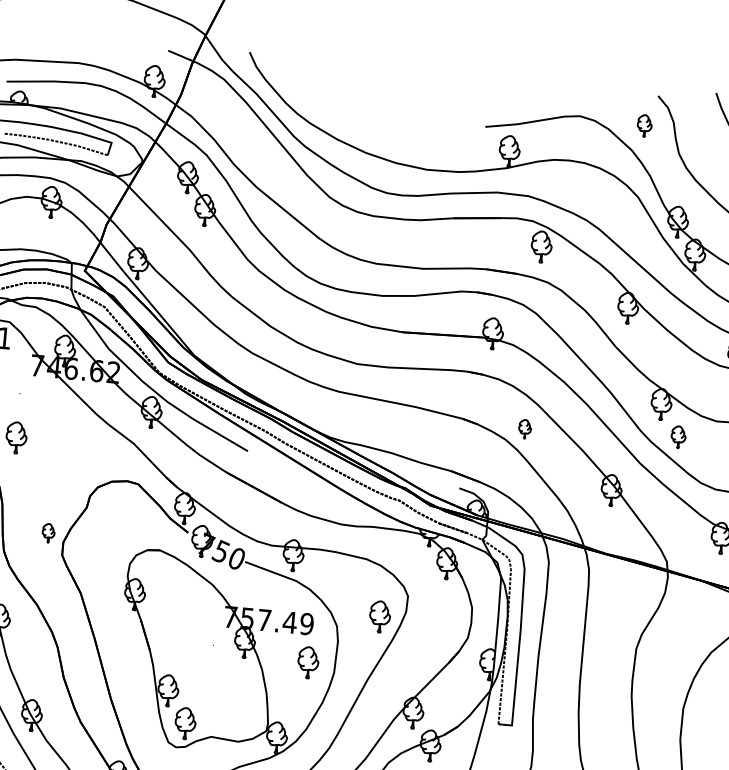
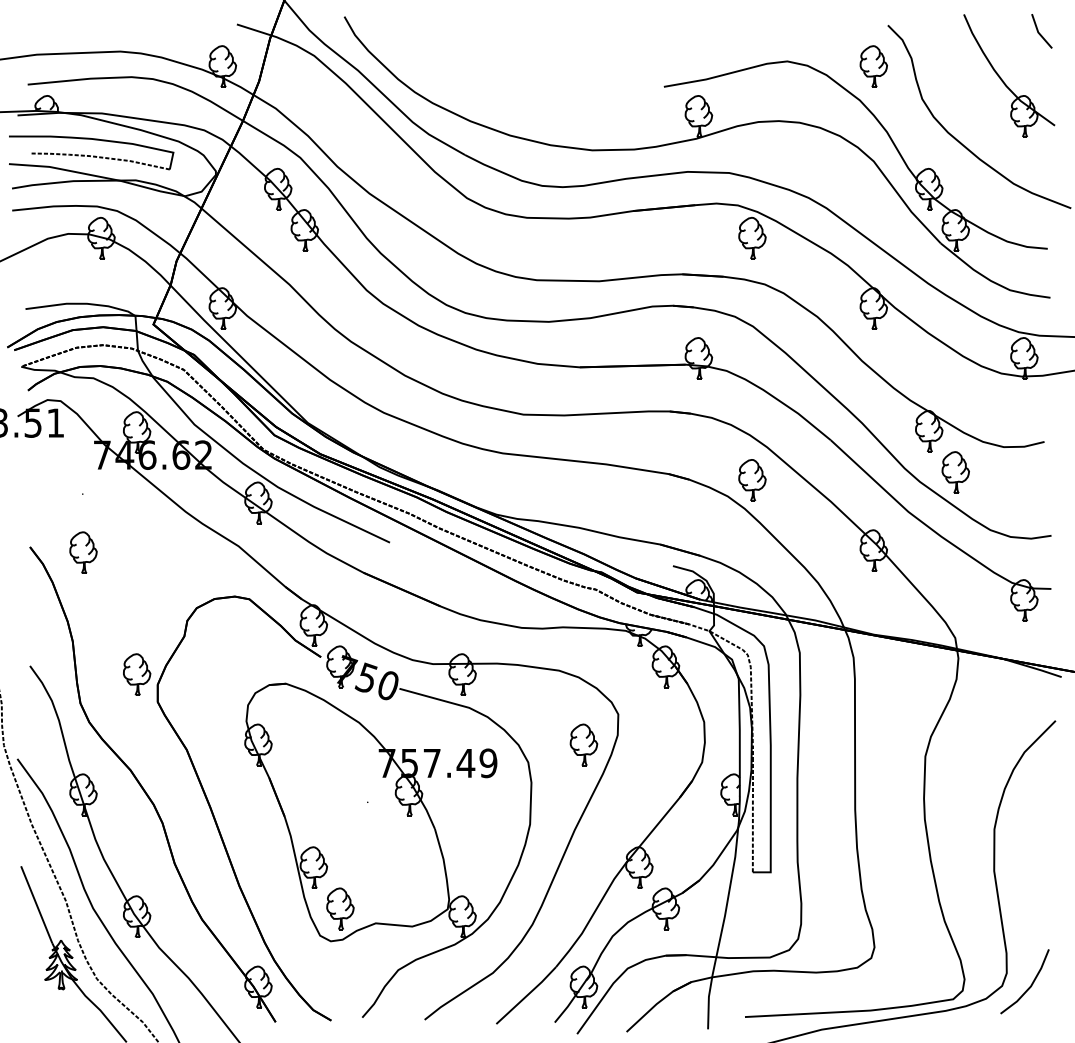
part: (644, 125) -> (873, 66), size x1.43
part: (525, 429) -> (752, 480), size x1.67
part: (678, 437) -> (955, 472), size x1.43
part: (48, 533) -> (137, 674), size x1.67
part: (308, 662) -> (494, 813), removed

